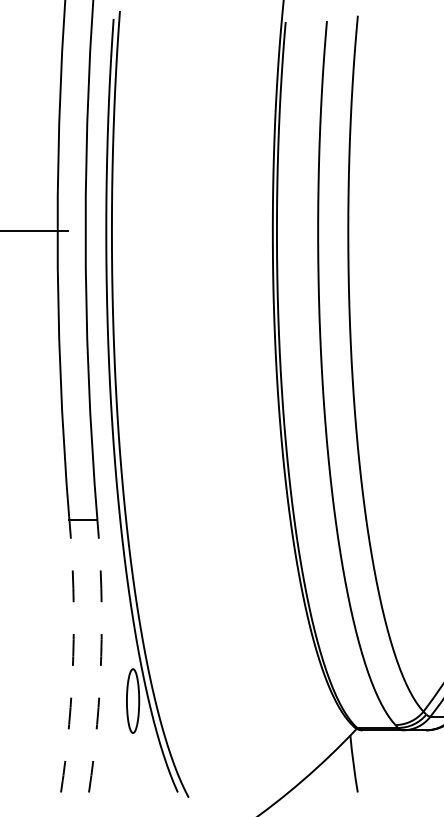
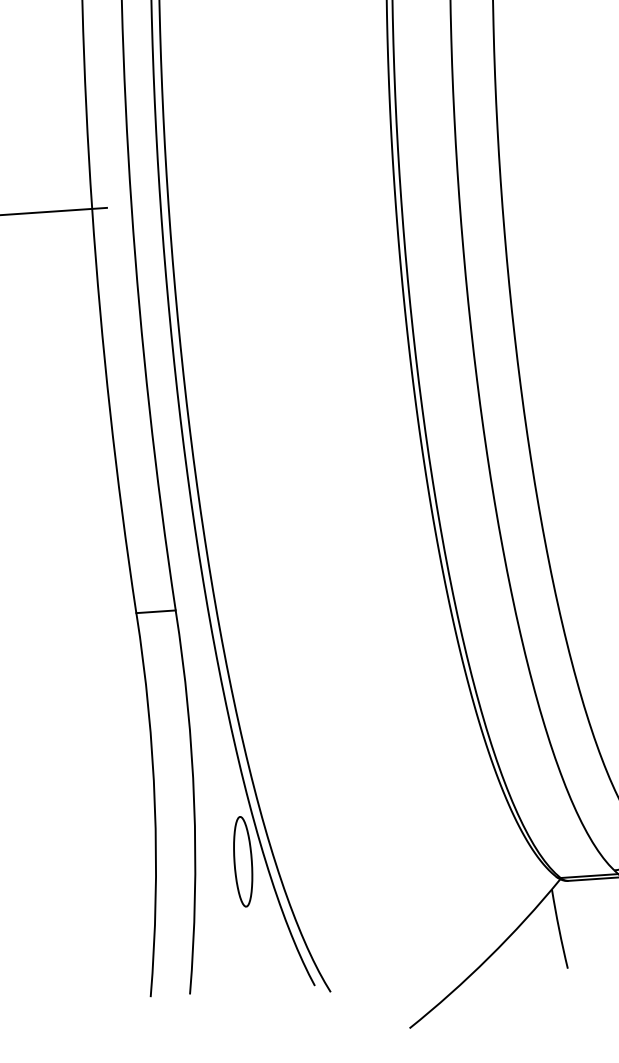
arc: (73, 656) -> (155, 804), dashed -> solid
arc: (101, 656) -> (194, 802), dashed -> solid

